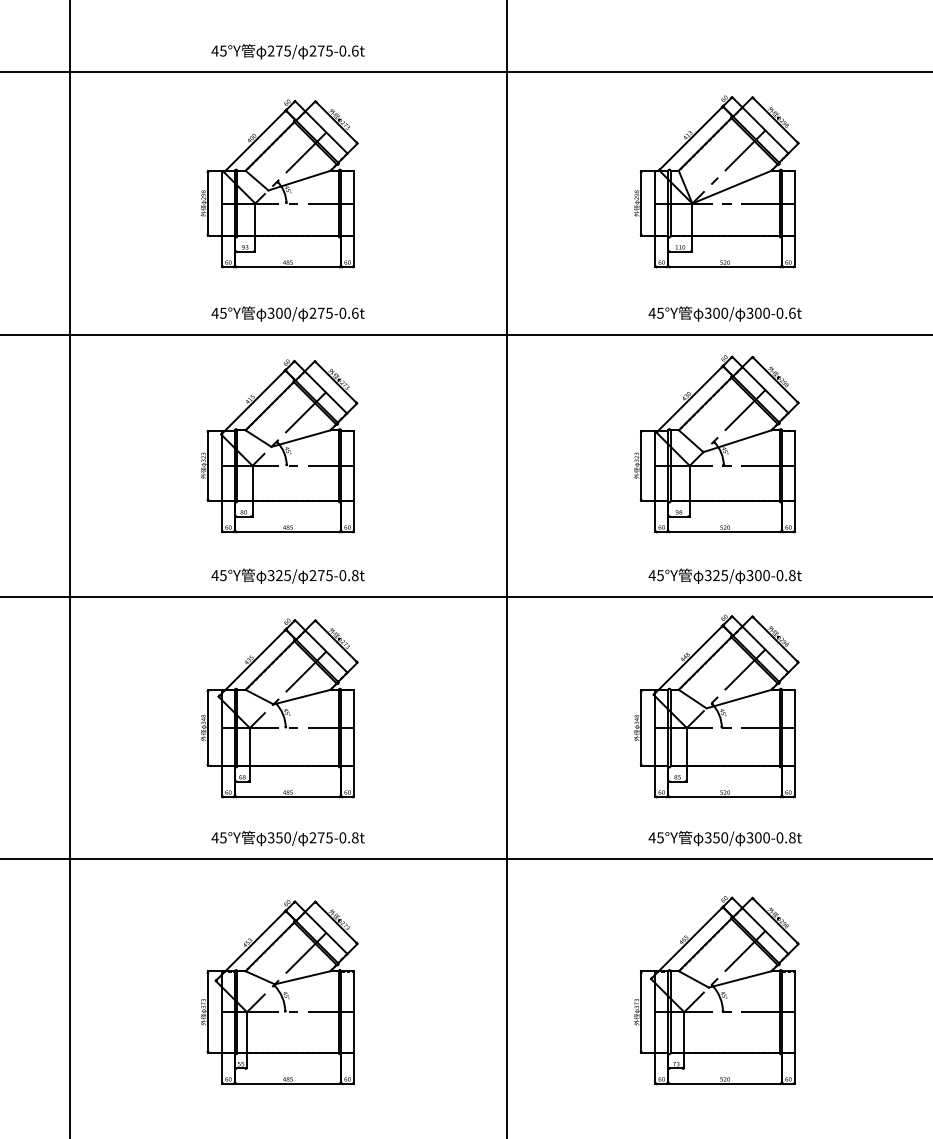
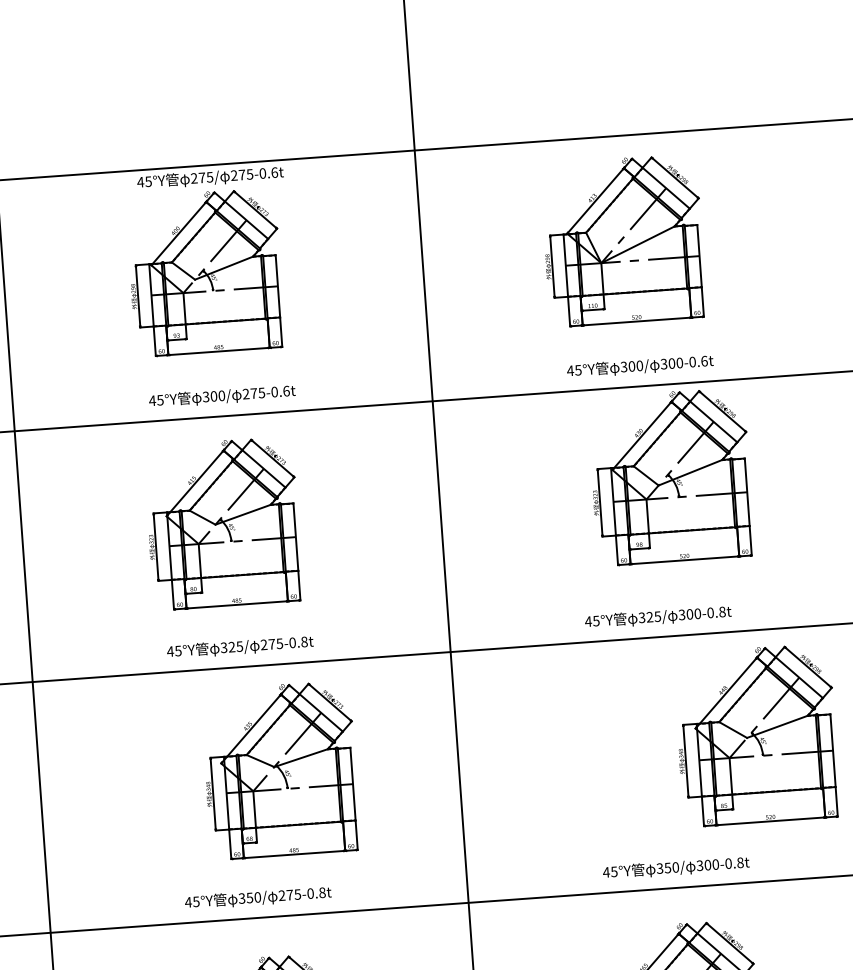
text: (287, 51) -> (209, 177), moved
part: (716, 444) -> (670, 477), moved
part: (716, 706) -> (756, 735), moved
part: (279, 708) -> (280, 770), moved

